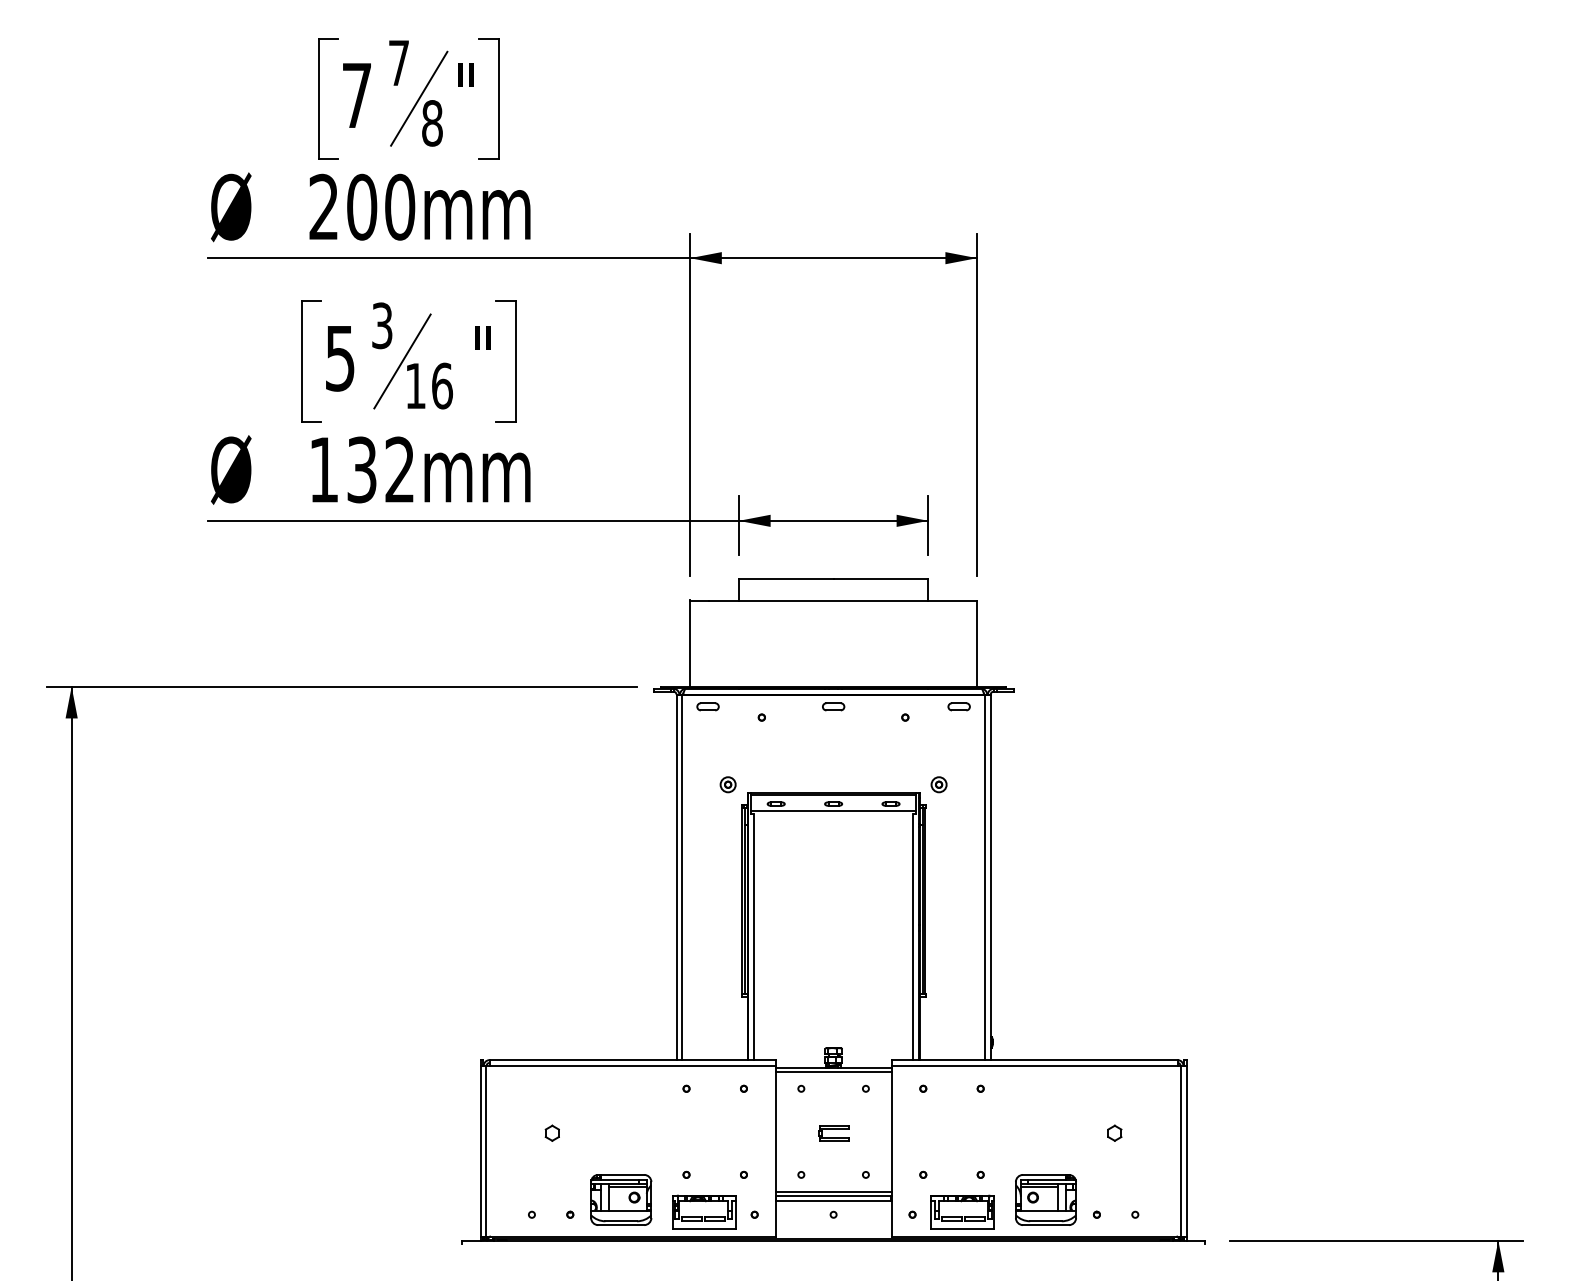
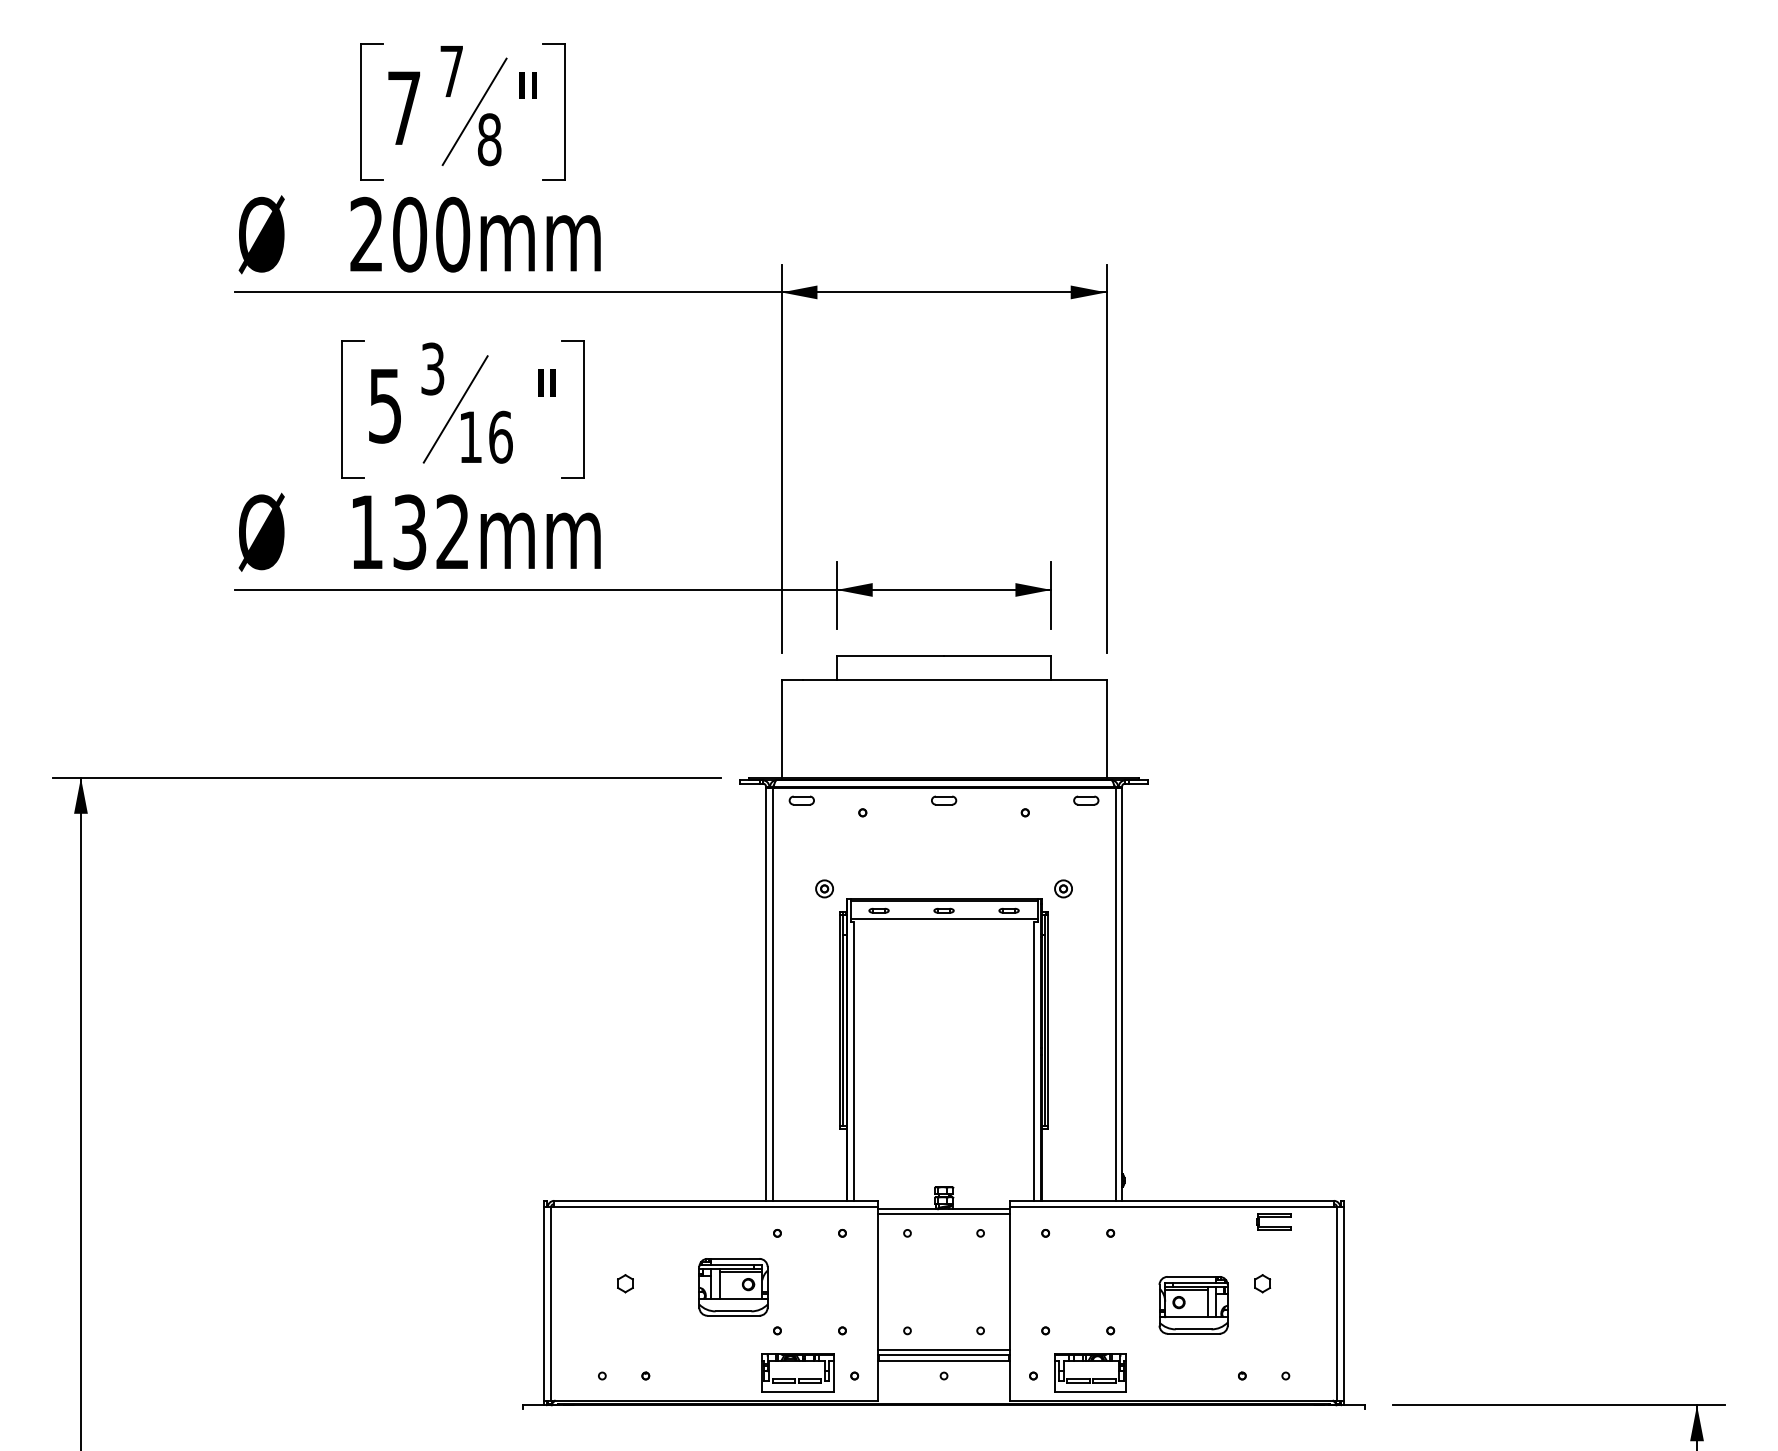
part: (833, 1133) -> (1273, 1221), moved
part: (621, 1200) -> (733, 1287), moved
part: (1045, 1200) -> (1193, 1305), moved

